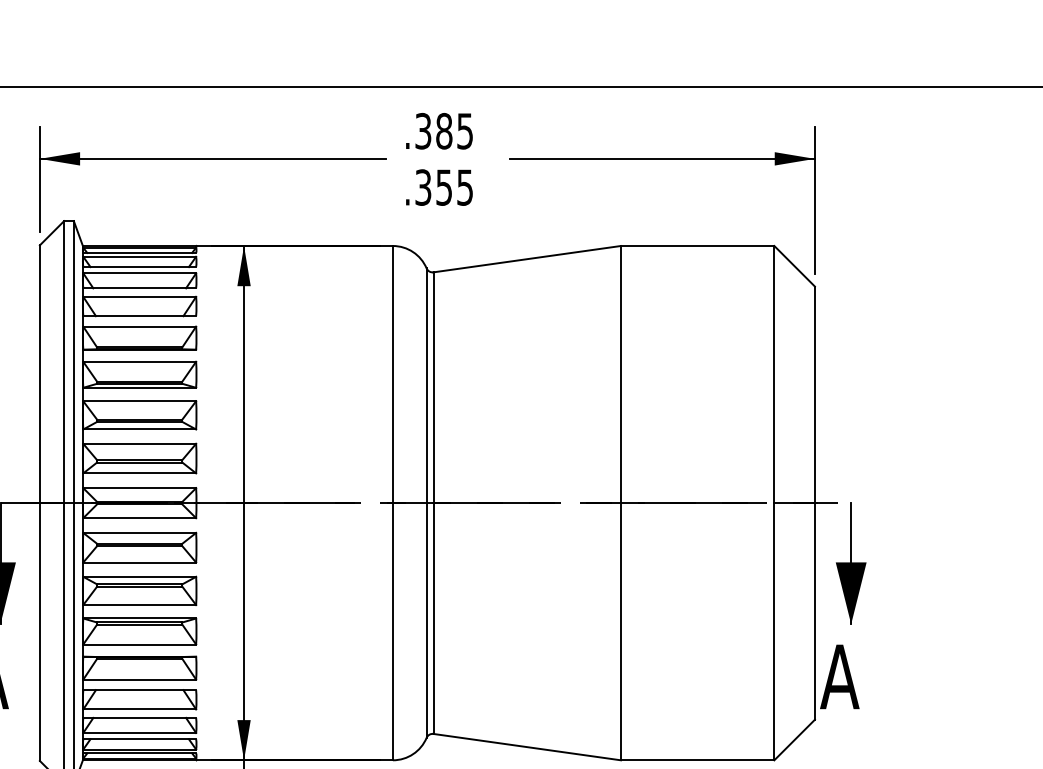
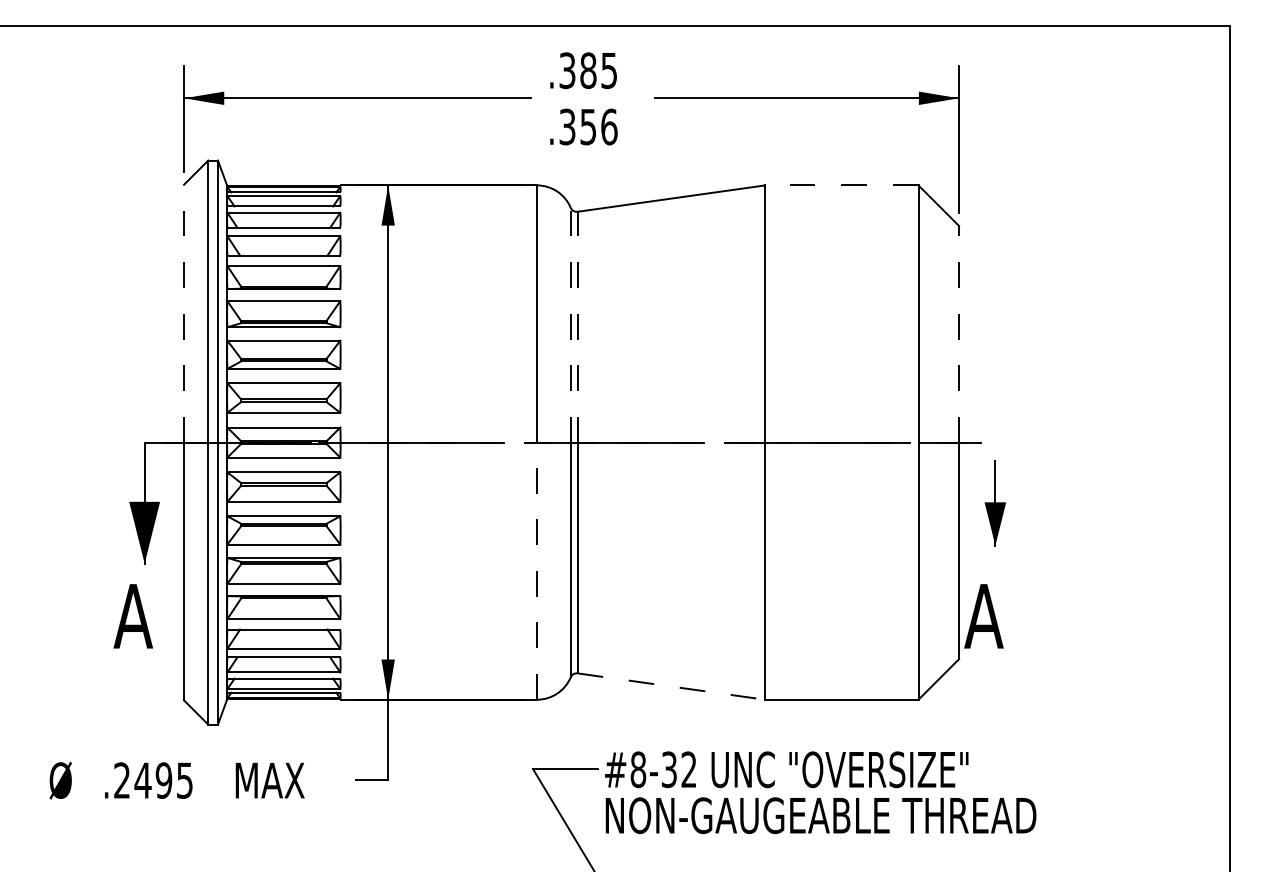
text: (465, 187) -> (609, 126), .355 -> .356
line: (697, 246) -> (841, 185), solid -> dashed
line: (40, 374) -> (184, 313), solid -> dashed
line: (426, 385) -> (570, 324), solid -> dashed
line: (433, 387) -> (577, 326), solid -> dashed
line: (815, 394) -> (959, 333), solid -> dashed
part: (851, 564) -> (995, 503), size x0.7
line: (393, 632) -> (537, 571), solid -> dashed
line: (527, 747) -> (671, 686), solid -> dashed

